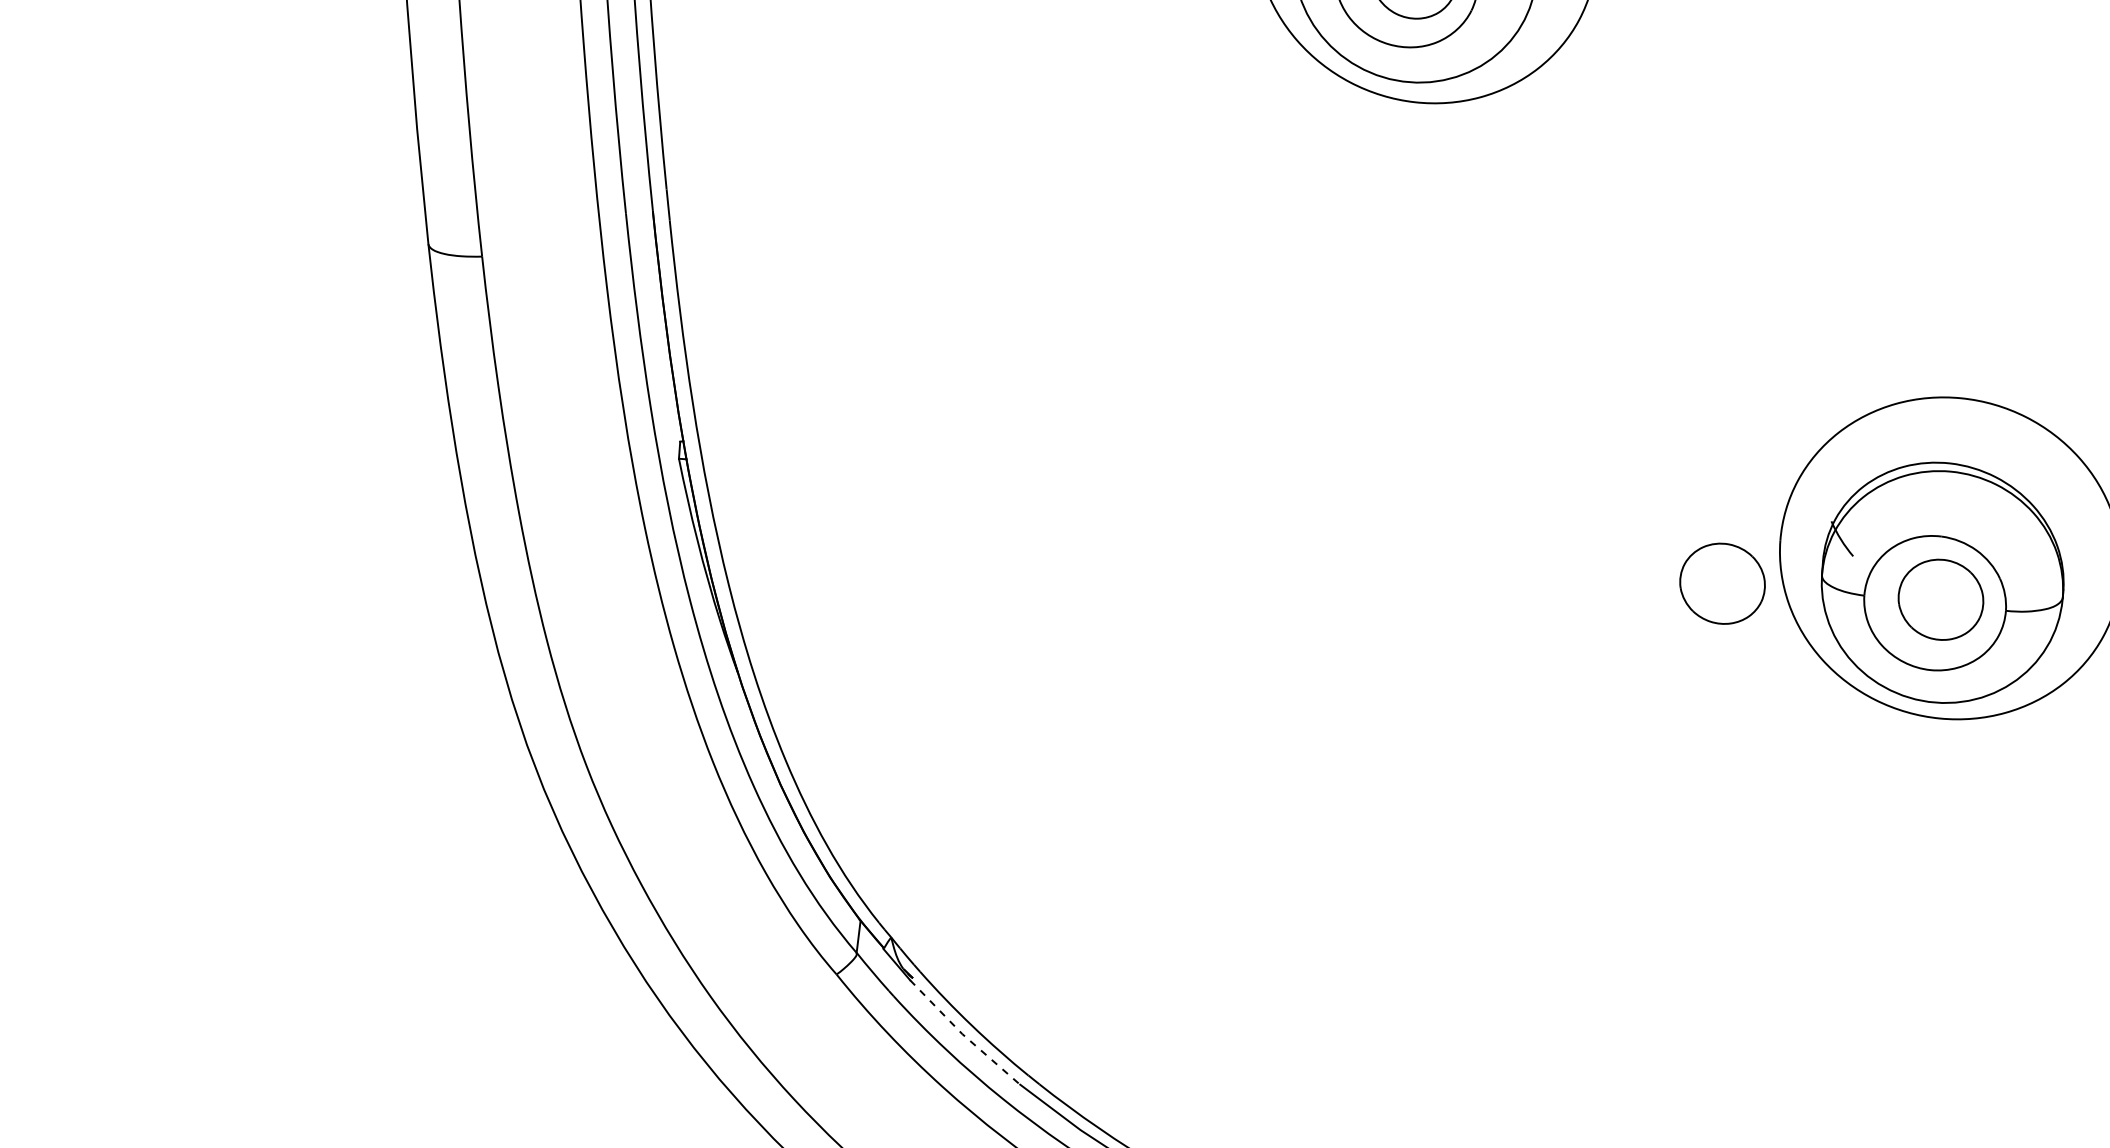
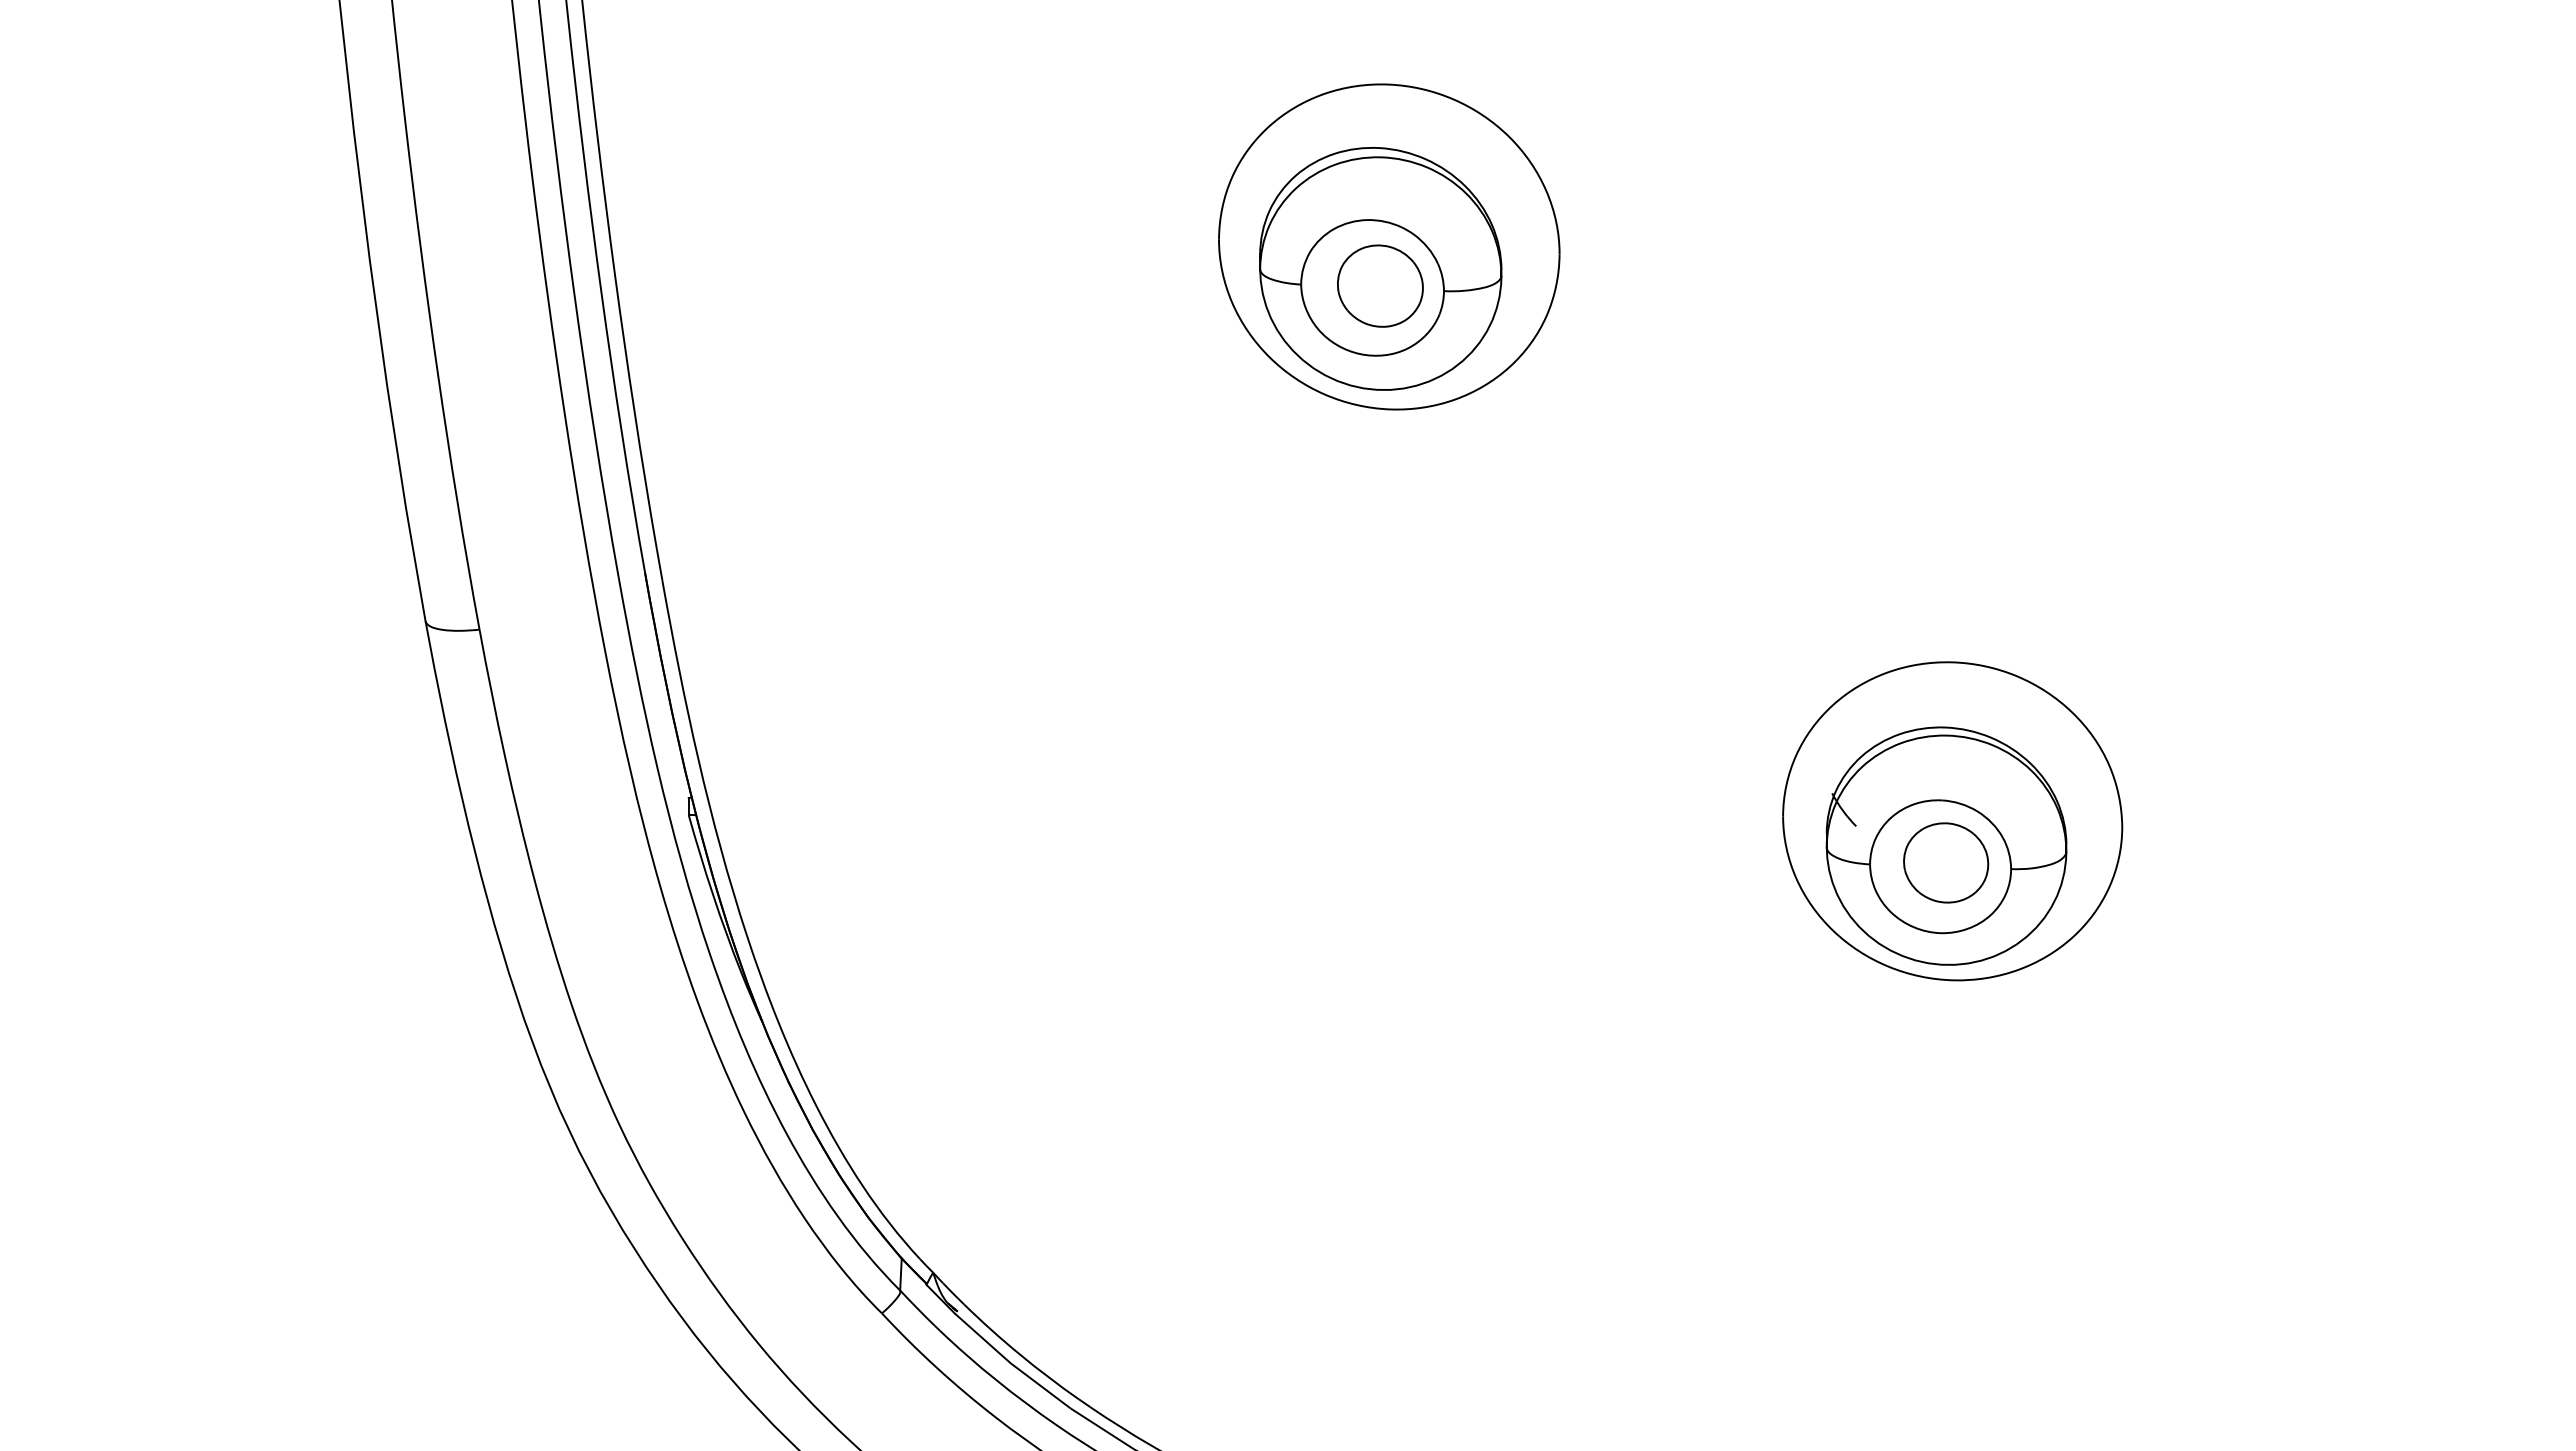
part: (1722, 583) -> (1729, 862), removed
line: (962, 1034) -> (1010, 1363), dashed -> solid

